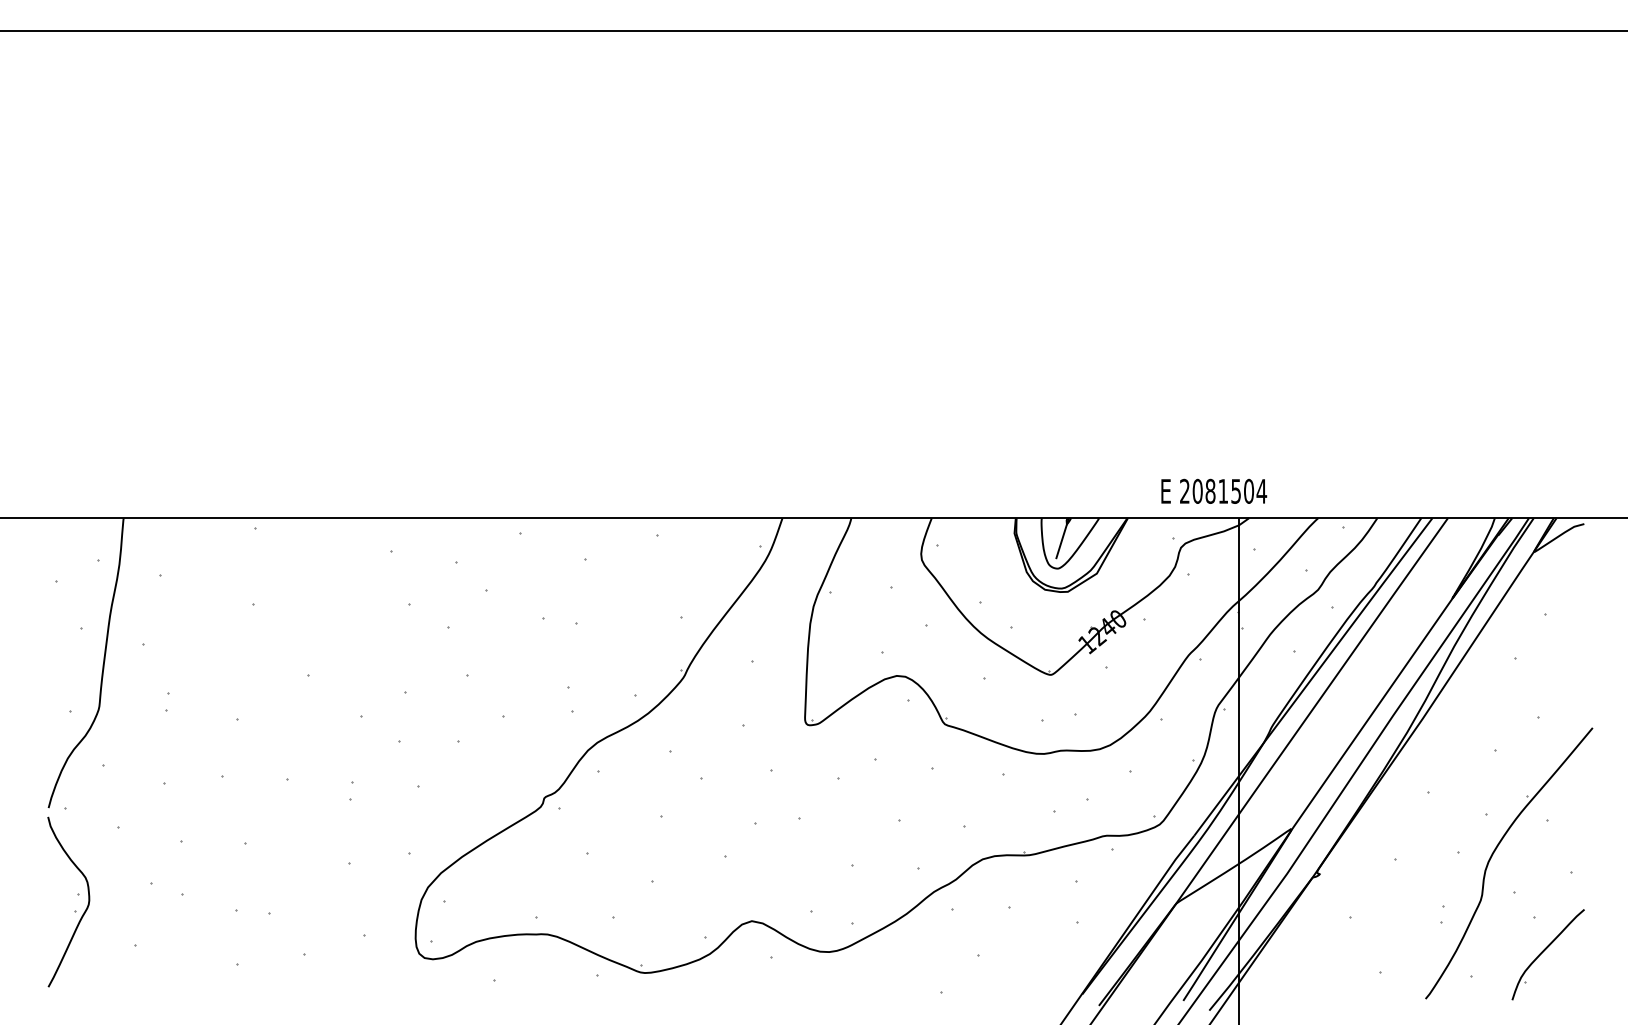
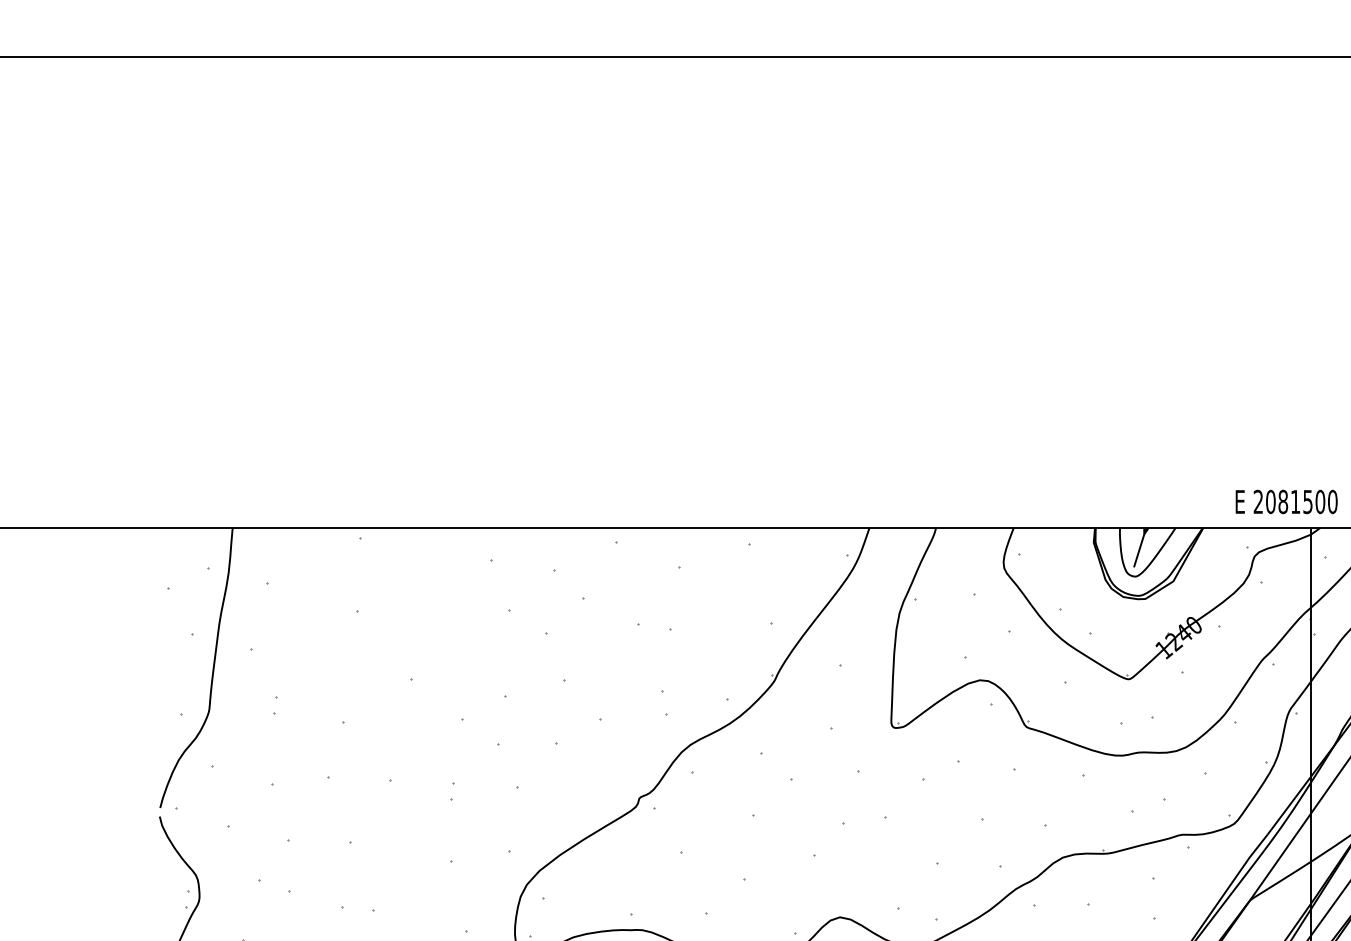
text: (1261, 490) -> (1332, 501), 2081504 -> 2081500

